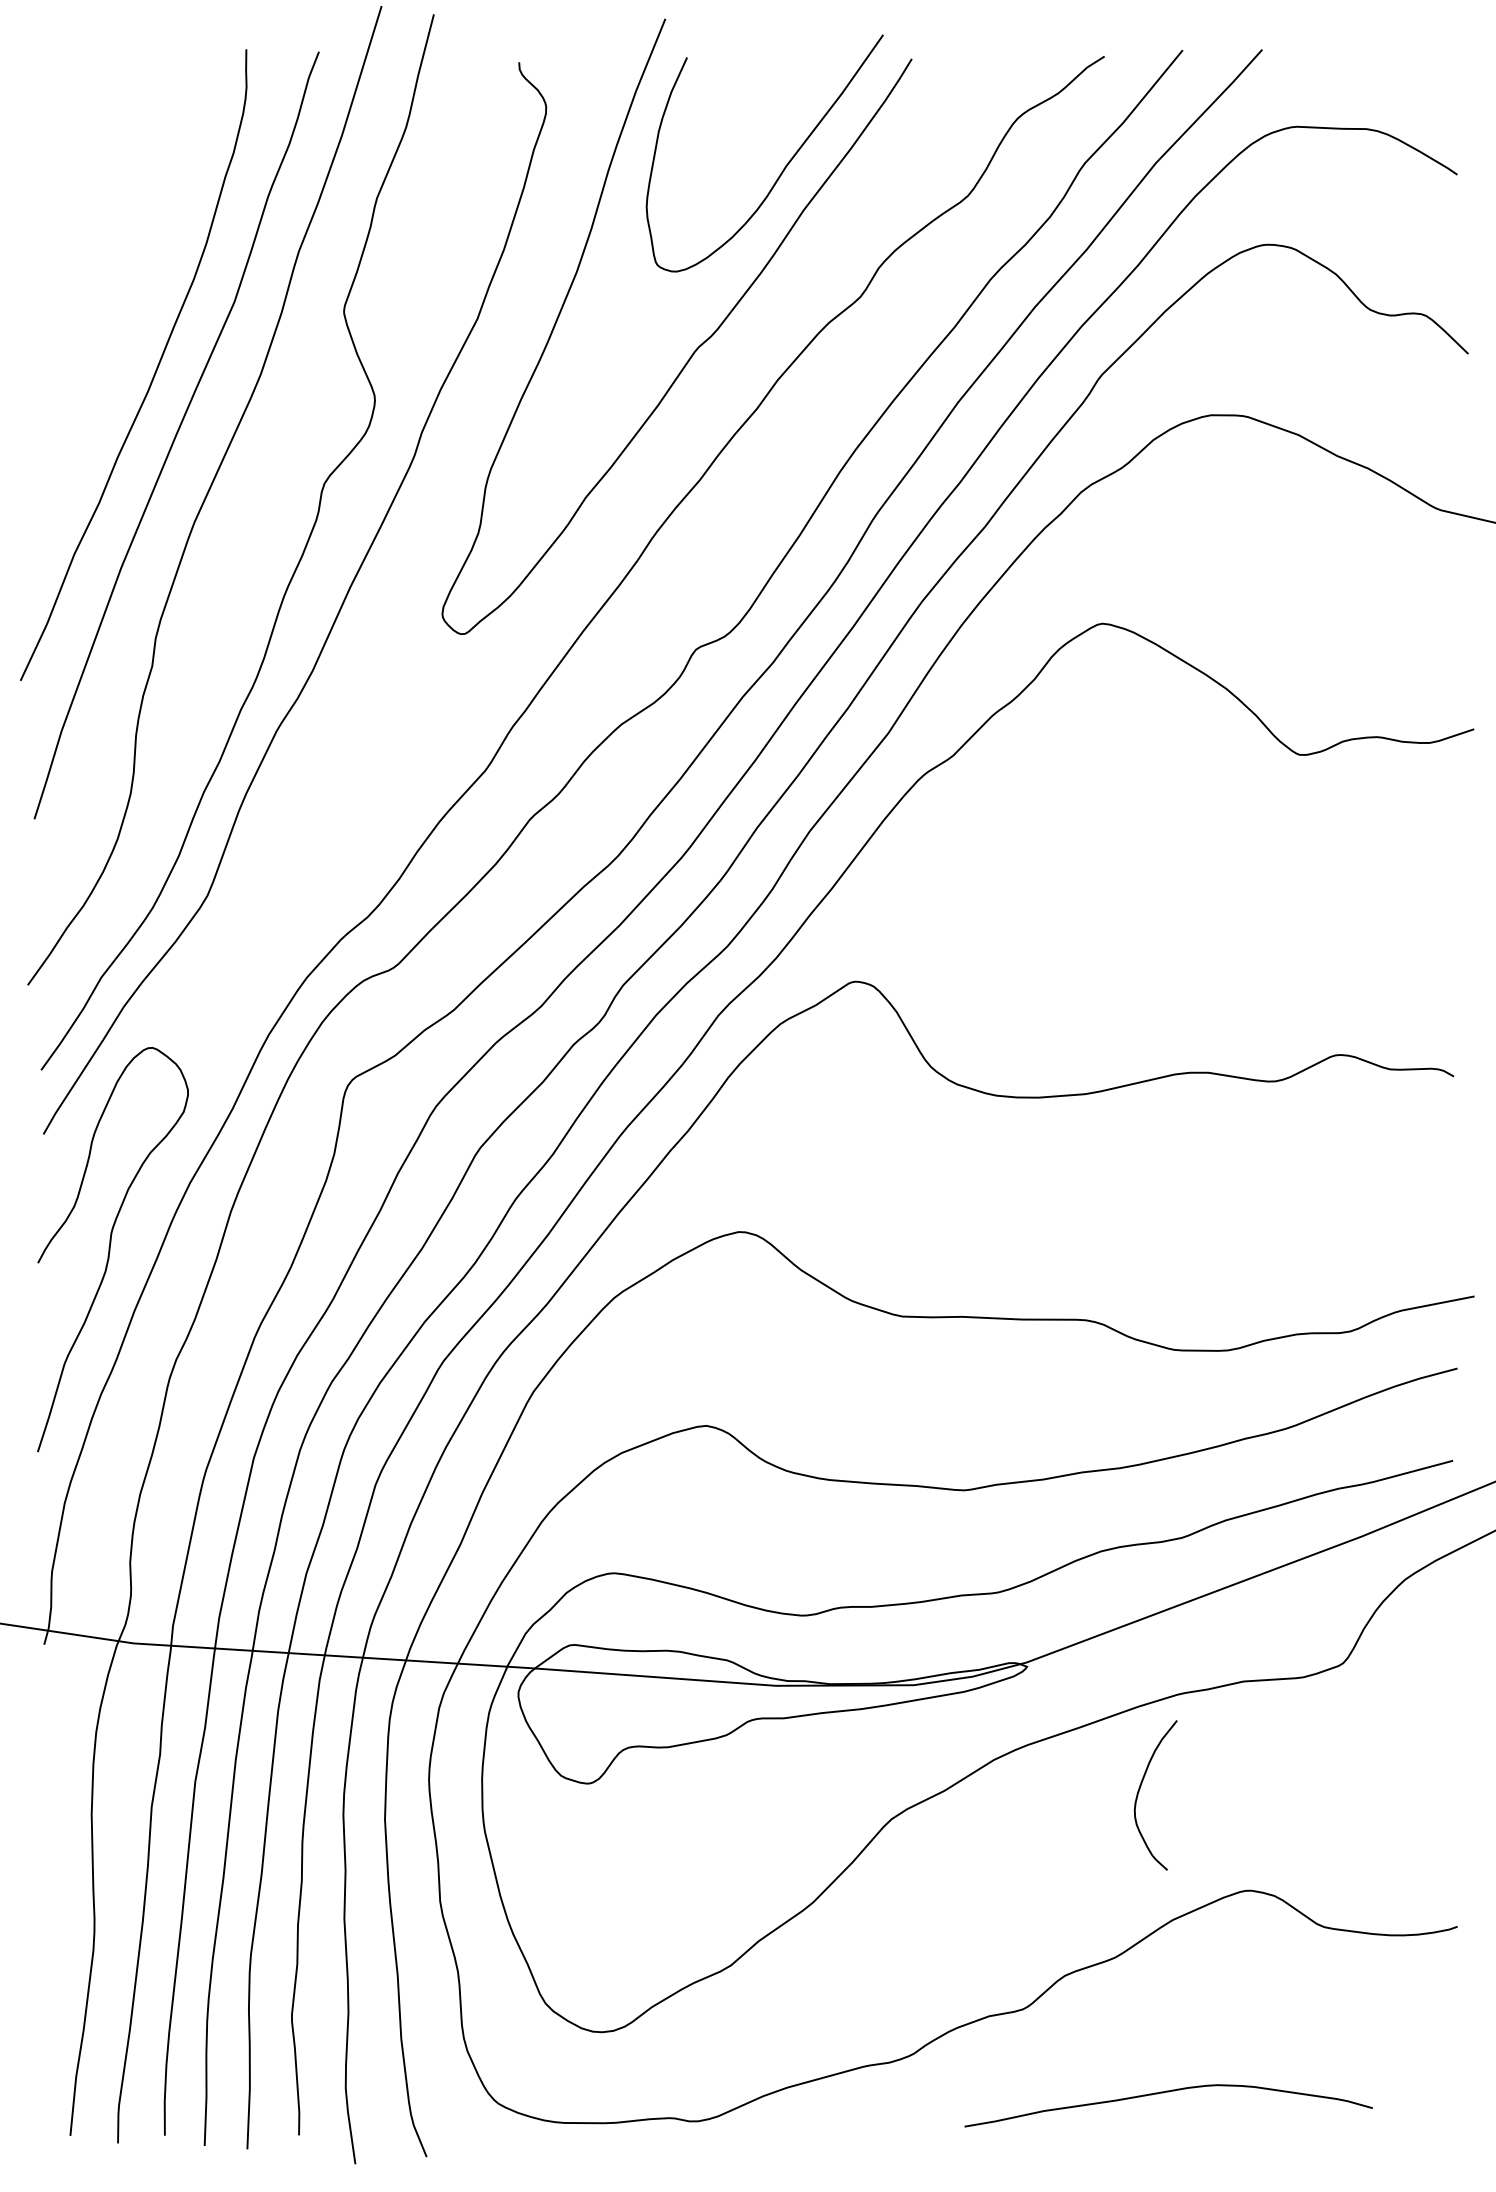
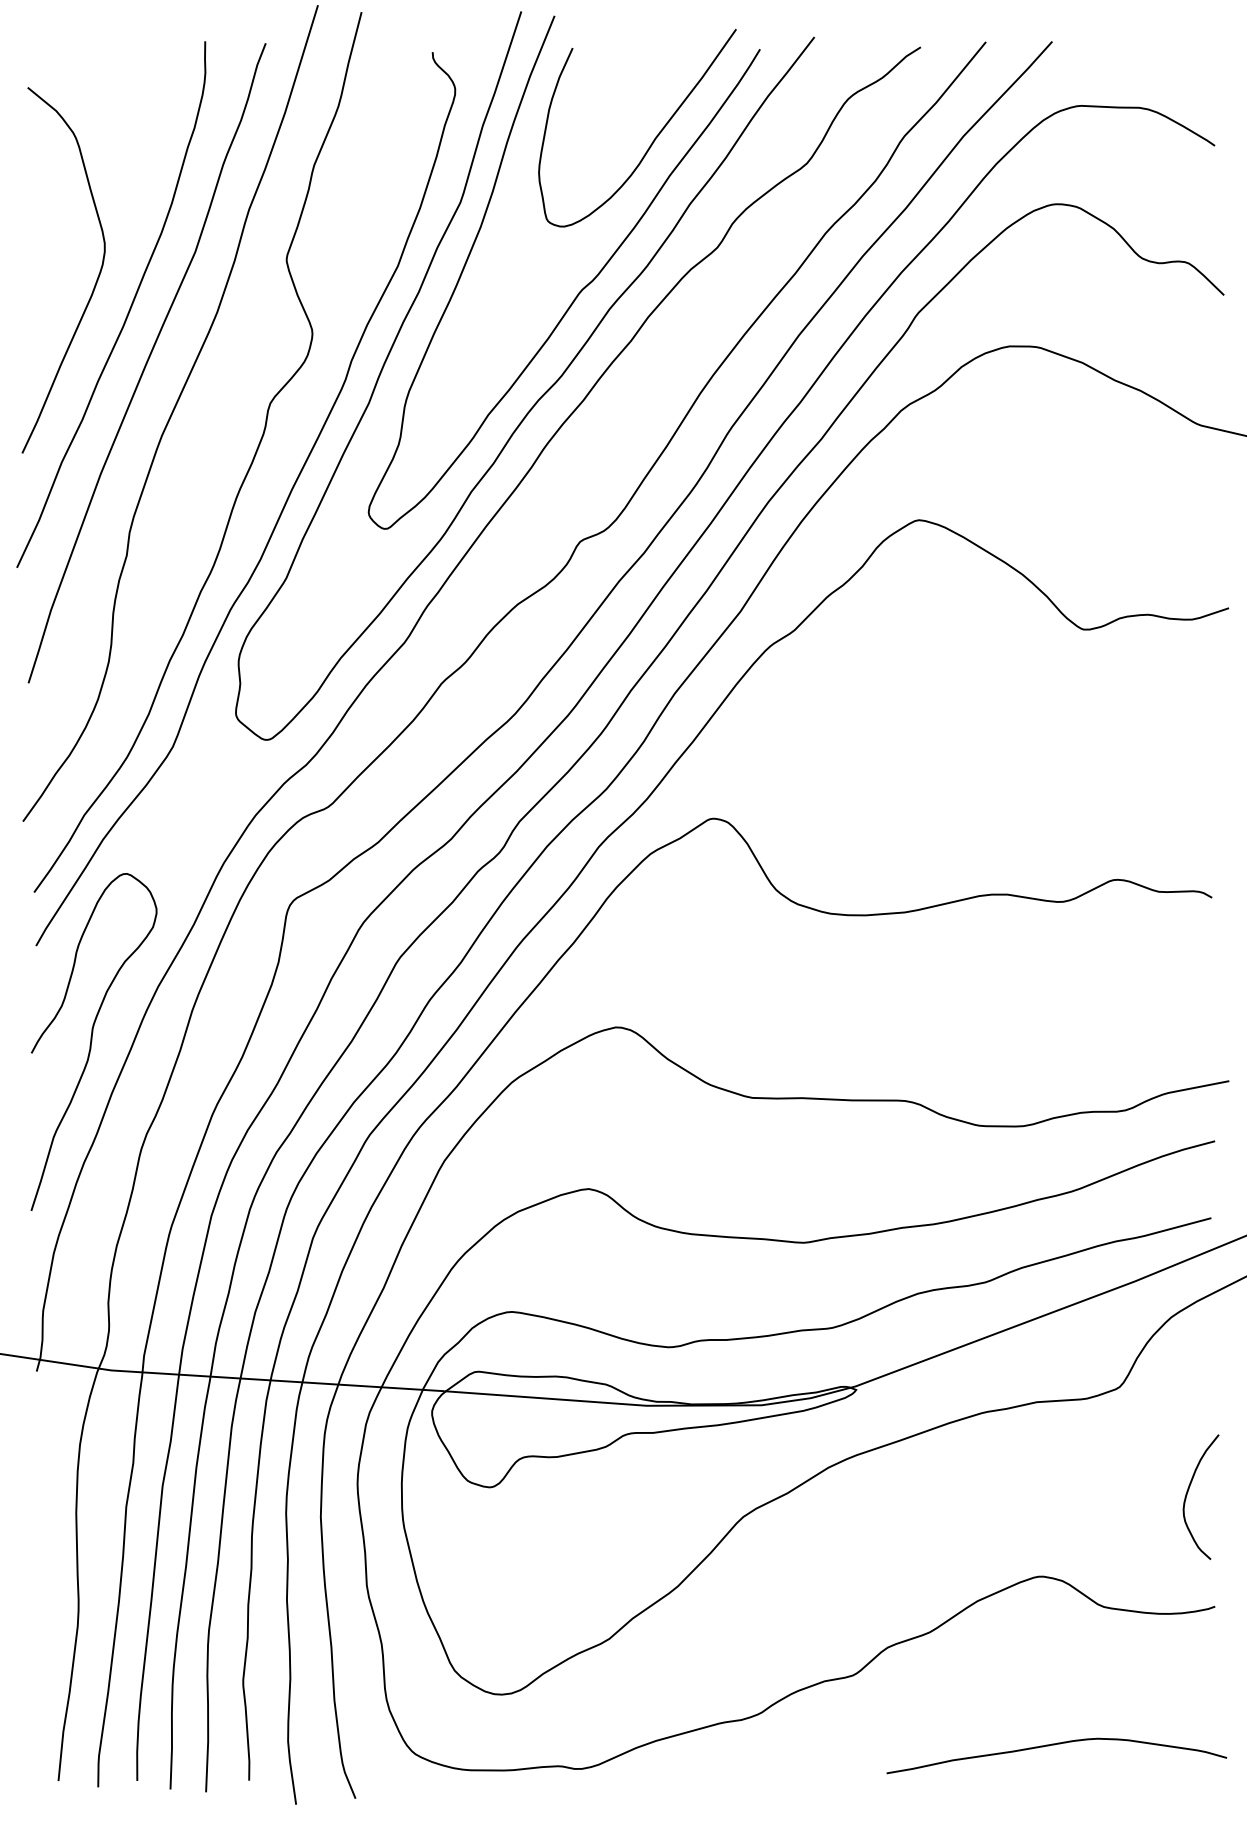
curve: (115, 336) -> (96, 280), added
curve: (651, 472) -> (543, 394), added
curve: (1140, 1789) -> (1188, 1492), moved
curve: (1168, 2092) -> (1056, 1744), moved

